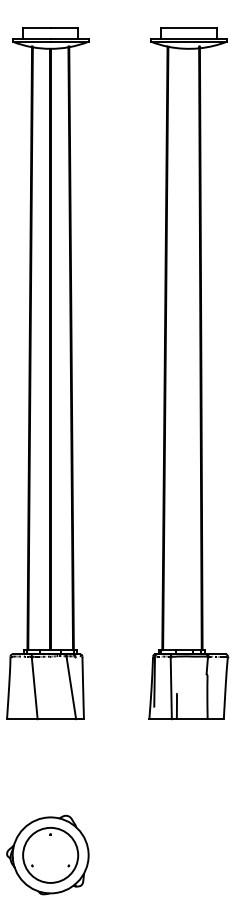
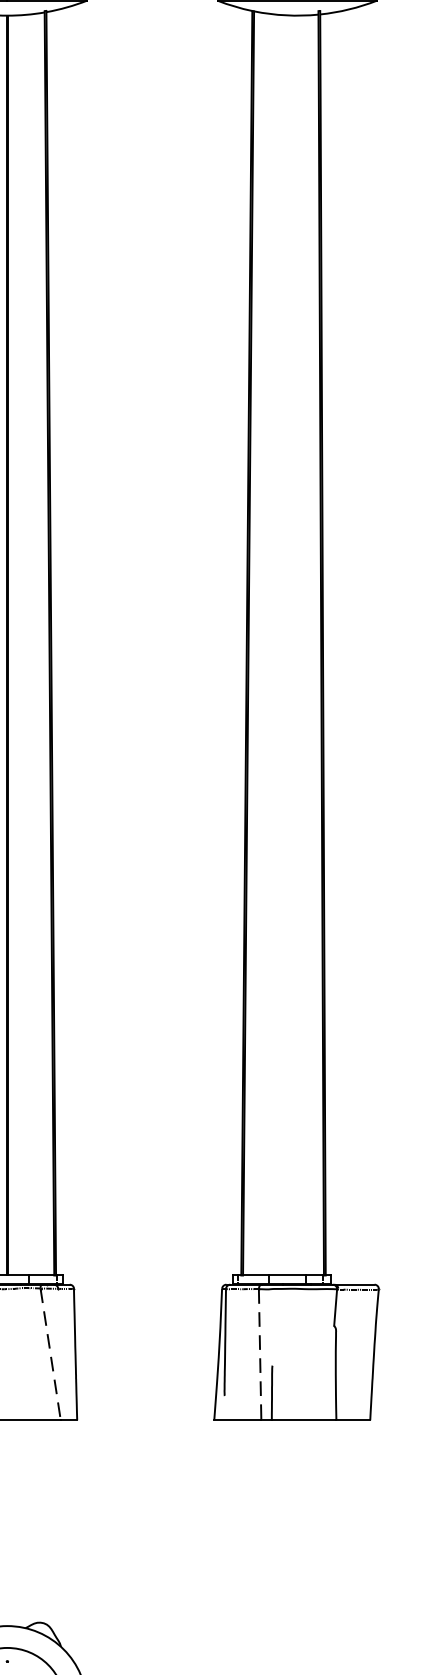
line: (71, 687) -> (51, 1353), solid -> dashed
line: (171, 688) -> (260, 1355), solid -> dashed

